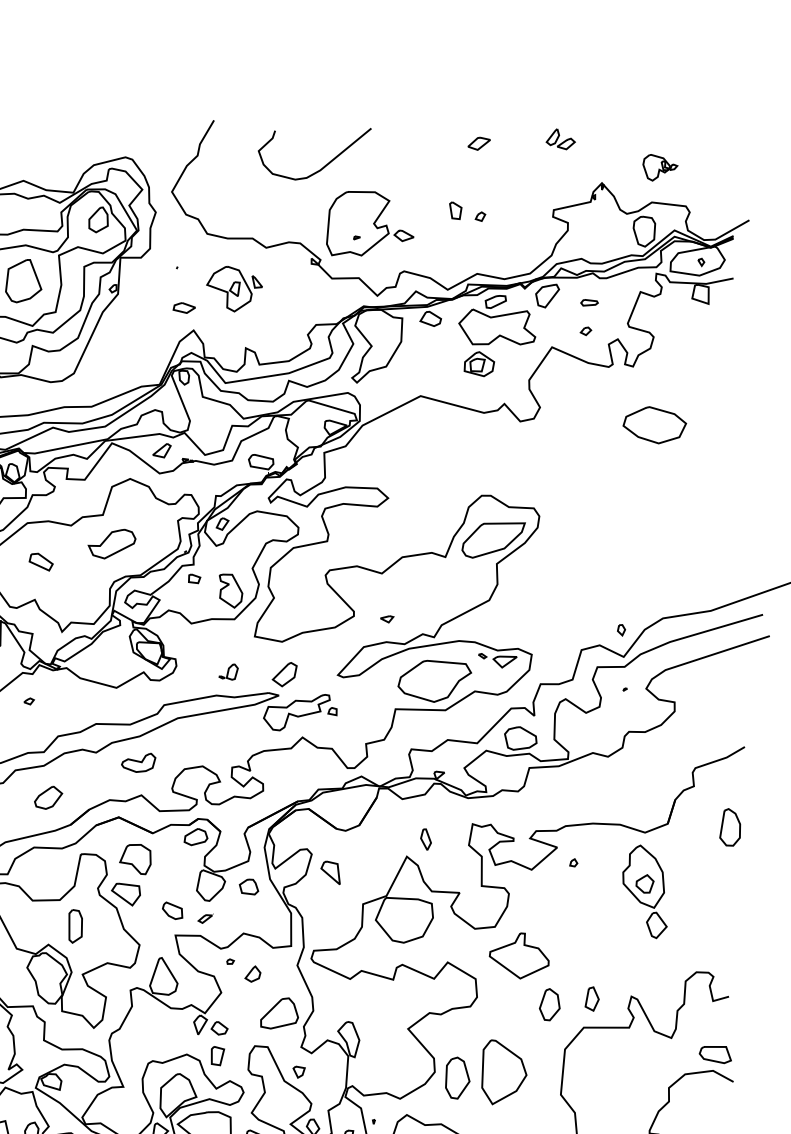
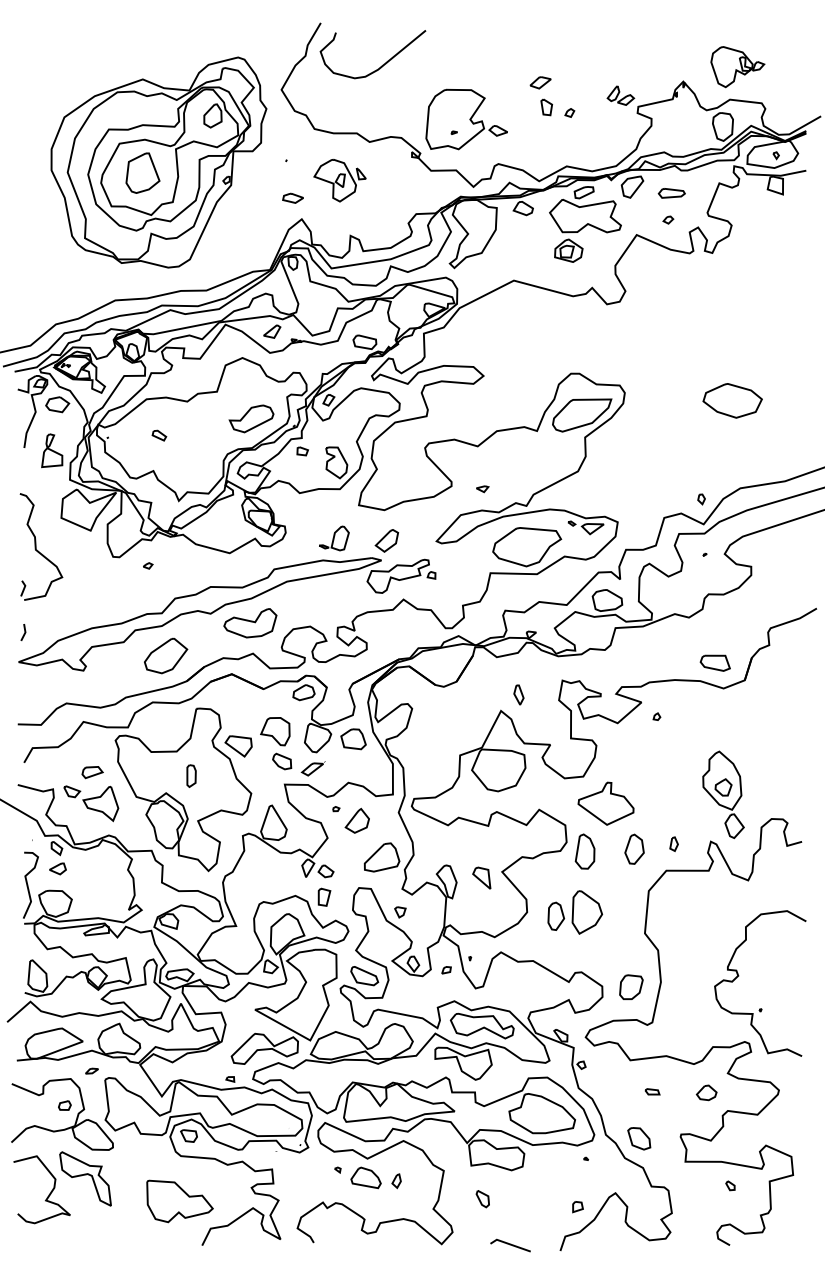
part: (560, 139) -> (620, 95), moved
part: (479, 143) -> (540, 82), moved
curve: (324, 164) -> (382, 64), moved
part: (659, 168) -> (737, 67), size x1.67
part: (589, 302) -> (671, 193), size x1.67
part: (654, 424) -> (732, 400), moved
part: (111, 543) -> (251, 418), moved
part: (41, 561) -> (159, 435), size x0.62
part: (228, 672) -> (334, 538), size x1.67
part: (138, 763) -> (250, 623), size x1.67
part: (48, 797) -> (166, 655), size x1.67
part: (729, 827) -> (584, 851), moved
part: (135, 859) -> (275, 731), moved
part: (330, 872) -> (481, 877), moved
part: (248, 887) -> (353, 739), size x1.43
part: (644, 891) -> (723, 794), moved
part: (205, 918) -> (312, 768), size x1.67
part: (75, 925) -> (191, 775), size x0.71
part: (252, 973) -> (356, 820), size x1.67
part: (591, 999) -> (673, 844), size x0.62
part: (714, 1054) -> (714, 662), moved
part: (486, 1072) -> (575, 912), size x0.71

